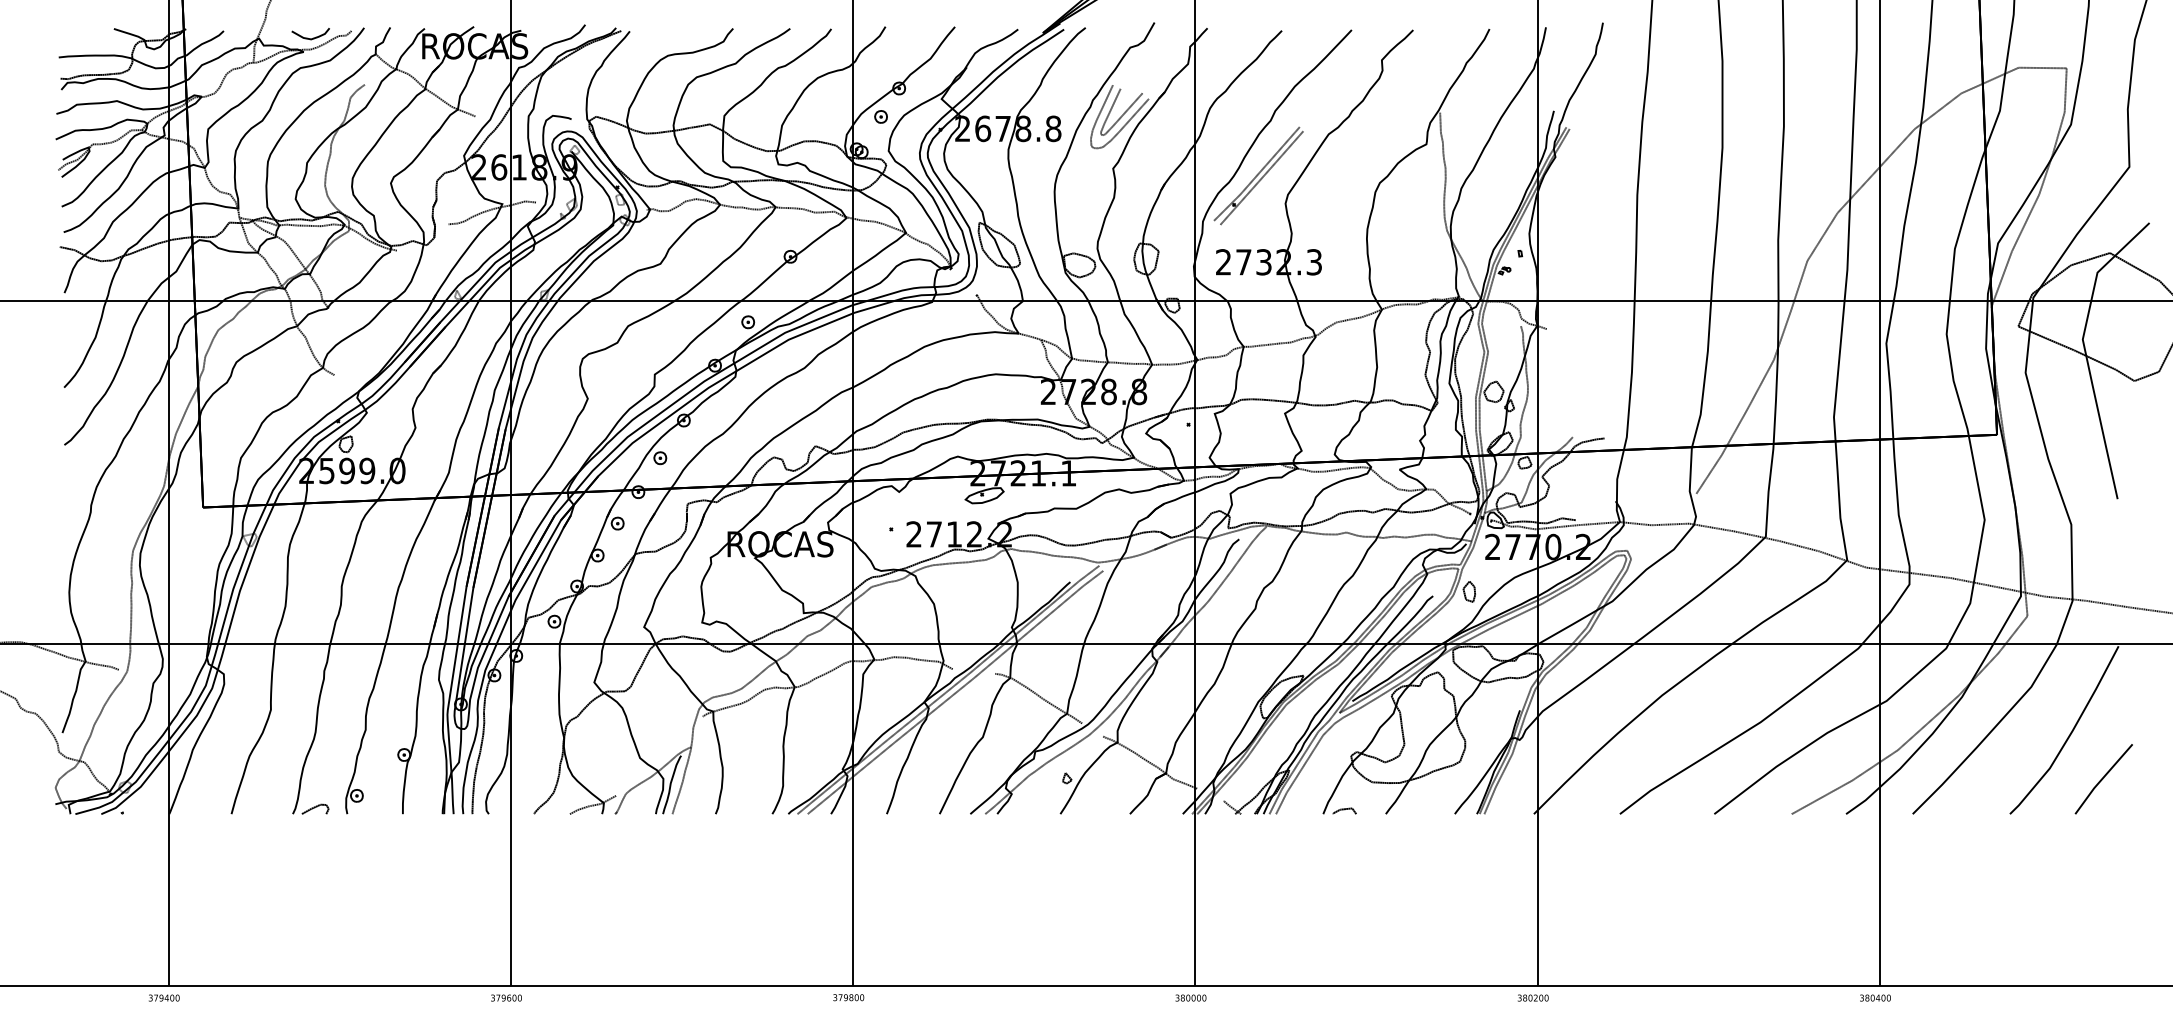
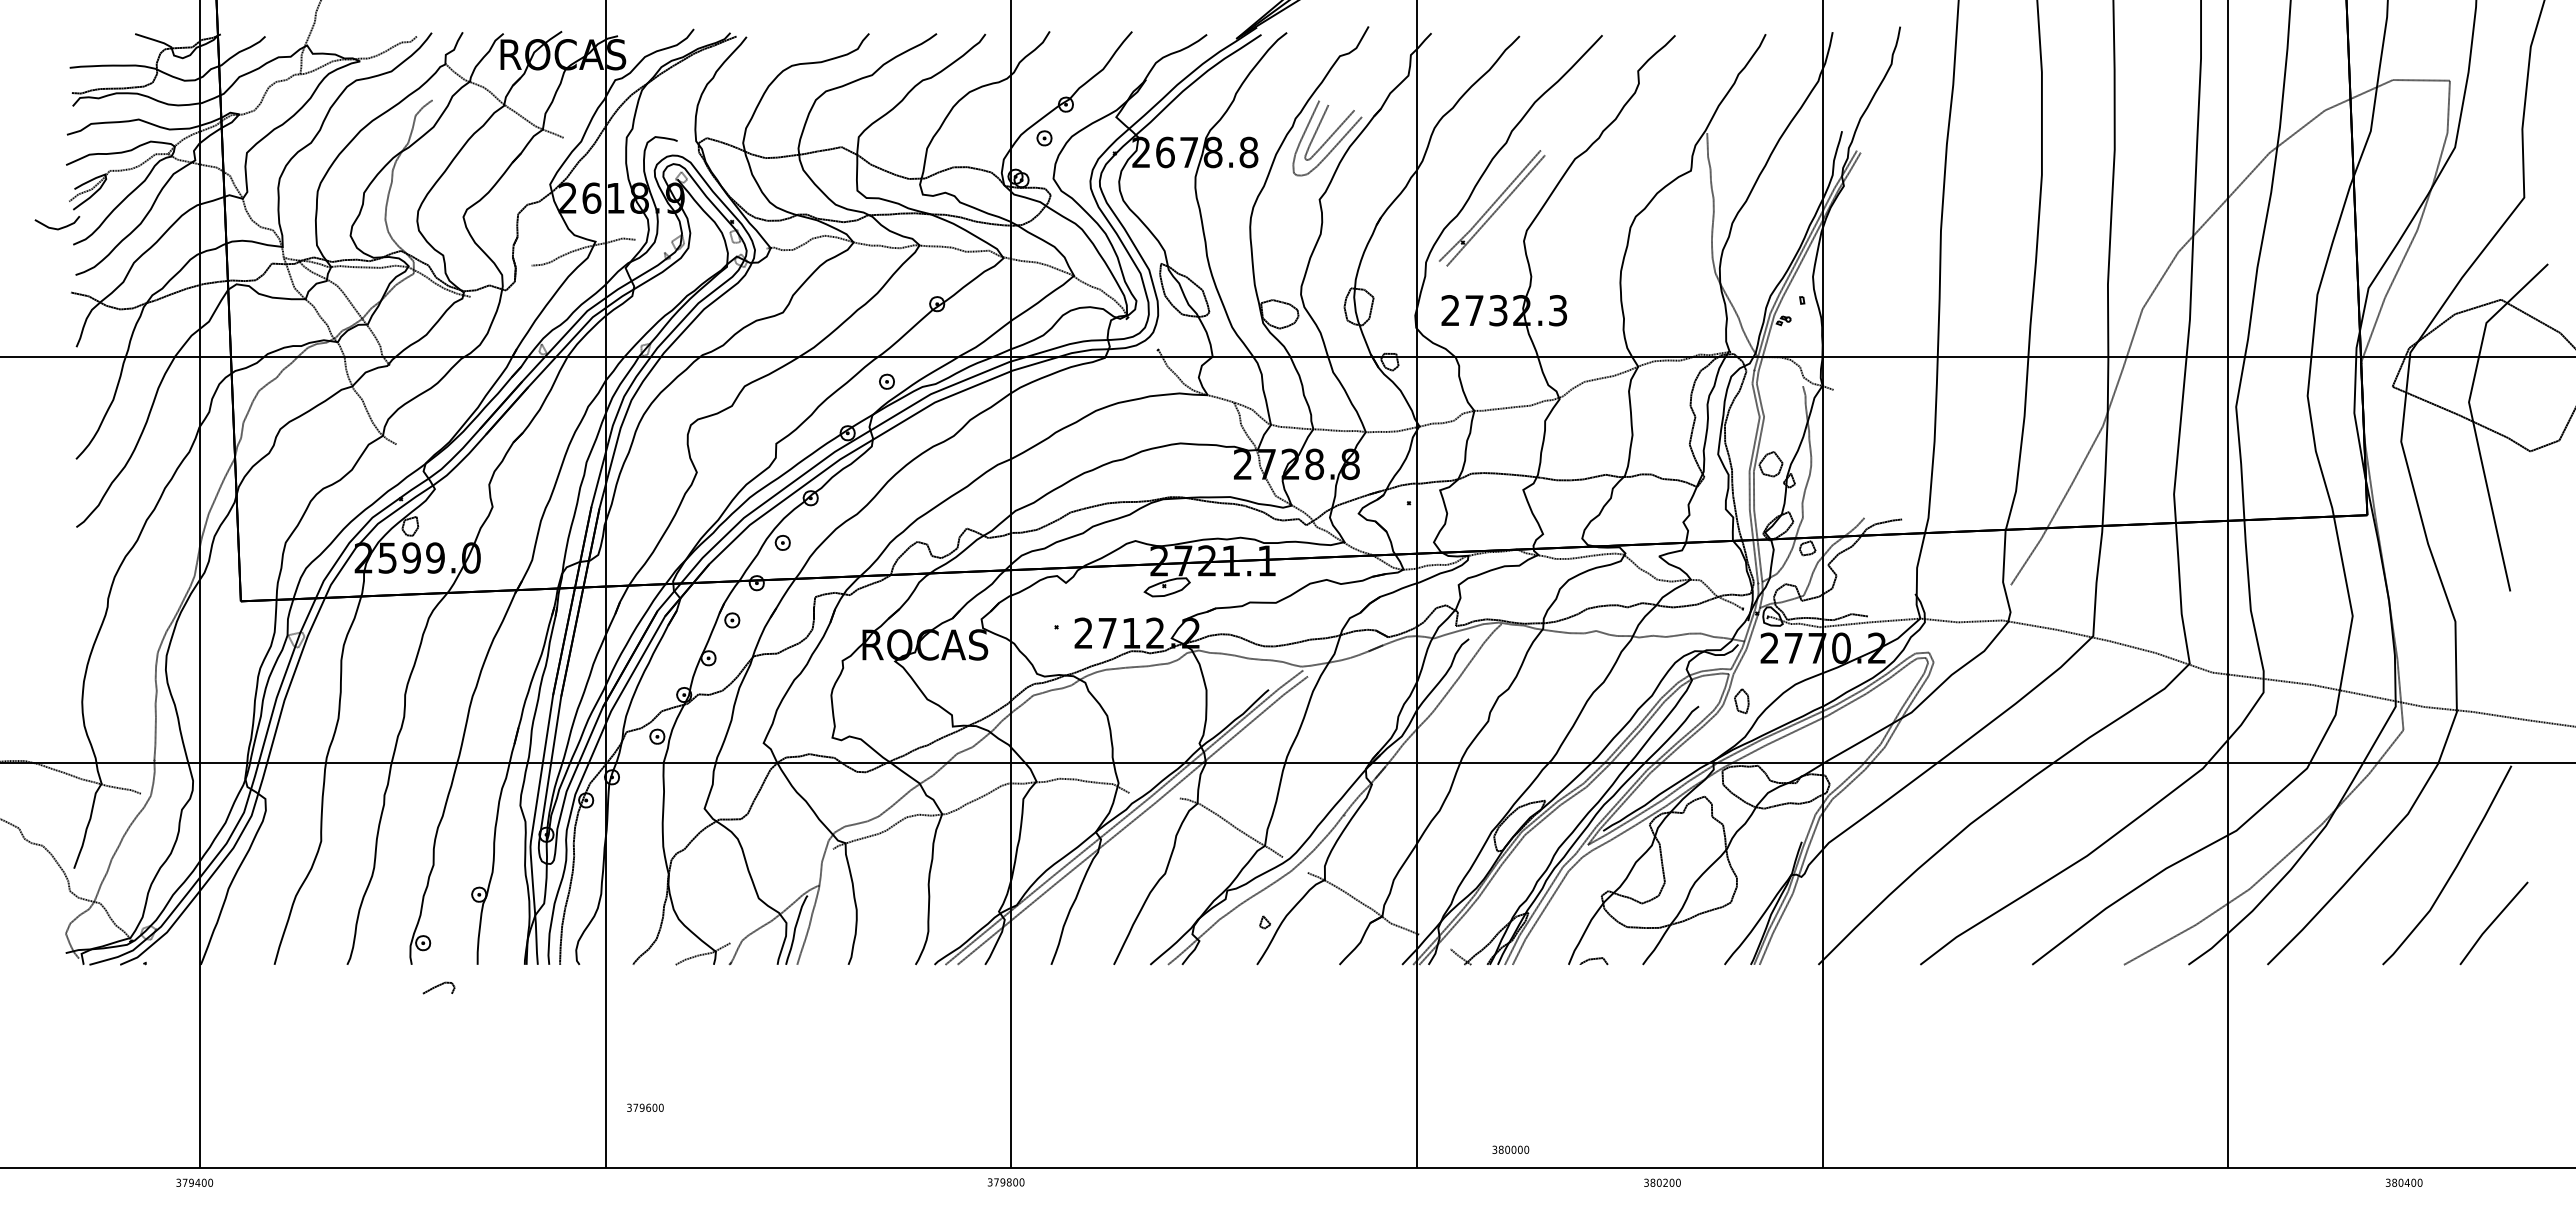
curve: (308, 37) -> (54, 227), moved
part: (315, 808) -> (438, 987), moved
text: (506, 997) -> (645, 1107), moved
text: (1190, 997) -> (1510, 1149), moved
text: (1533, 997) -> (1662, 1182), moved
text: (1875, 997) -> (2404, 1182), moved

